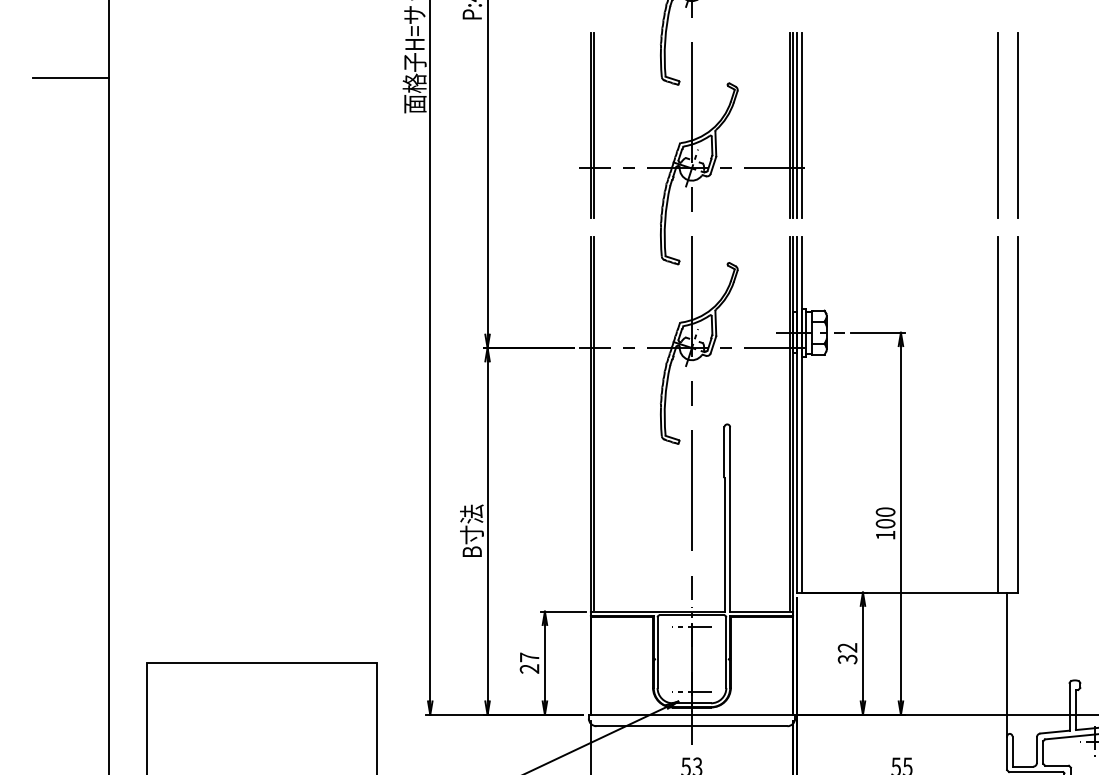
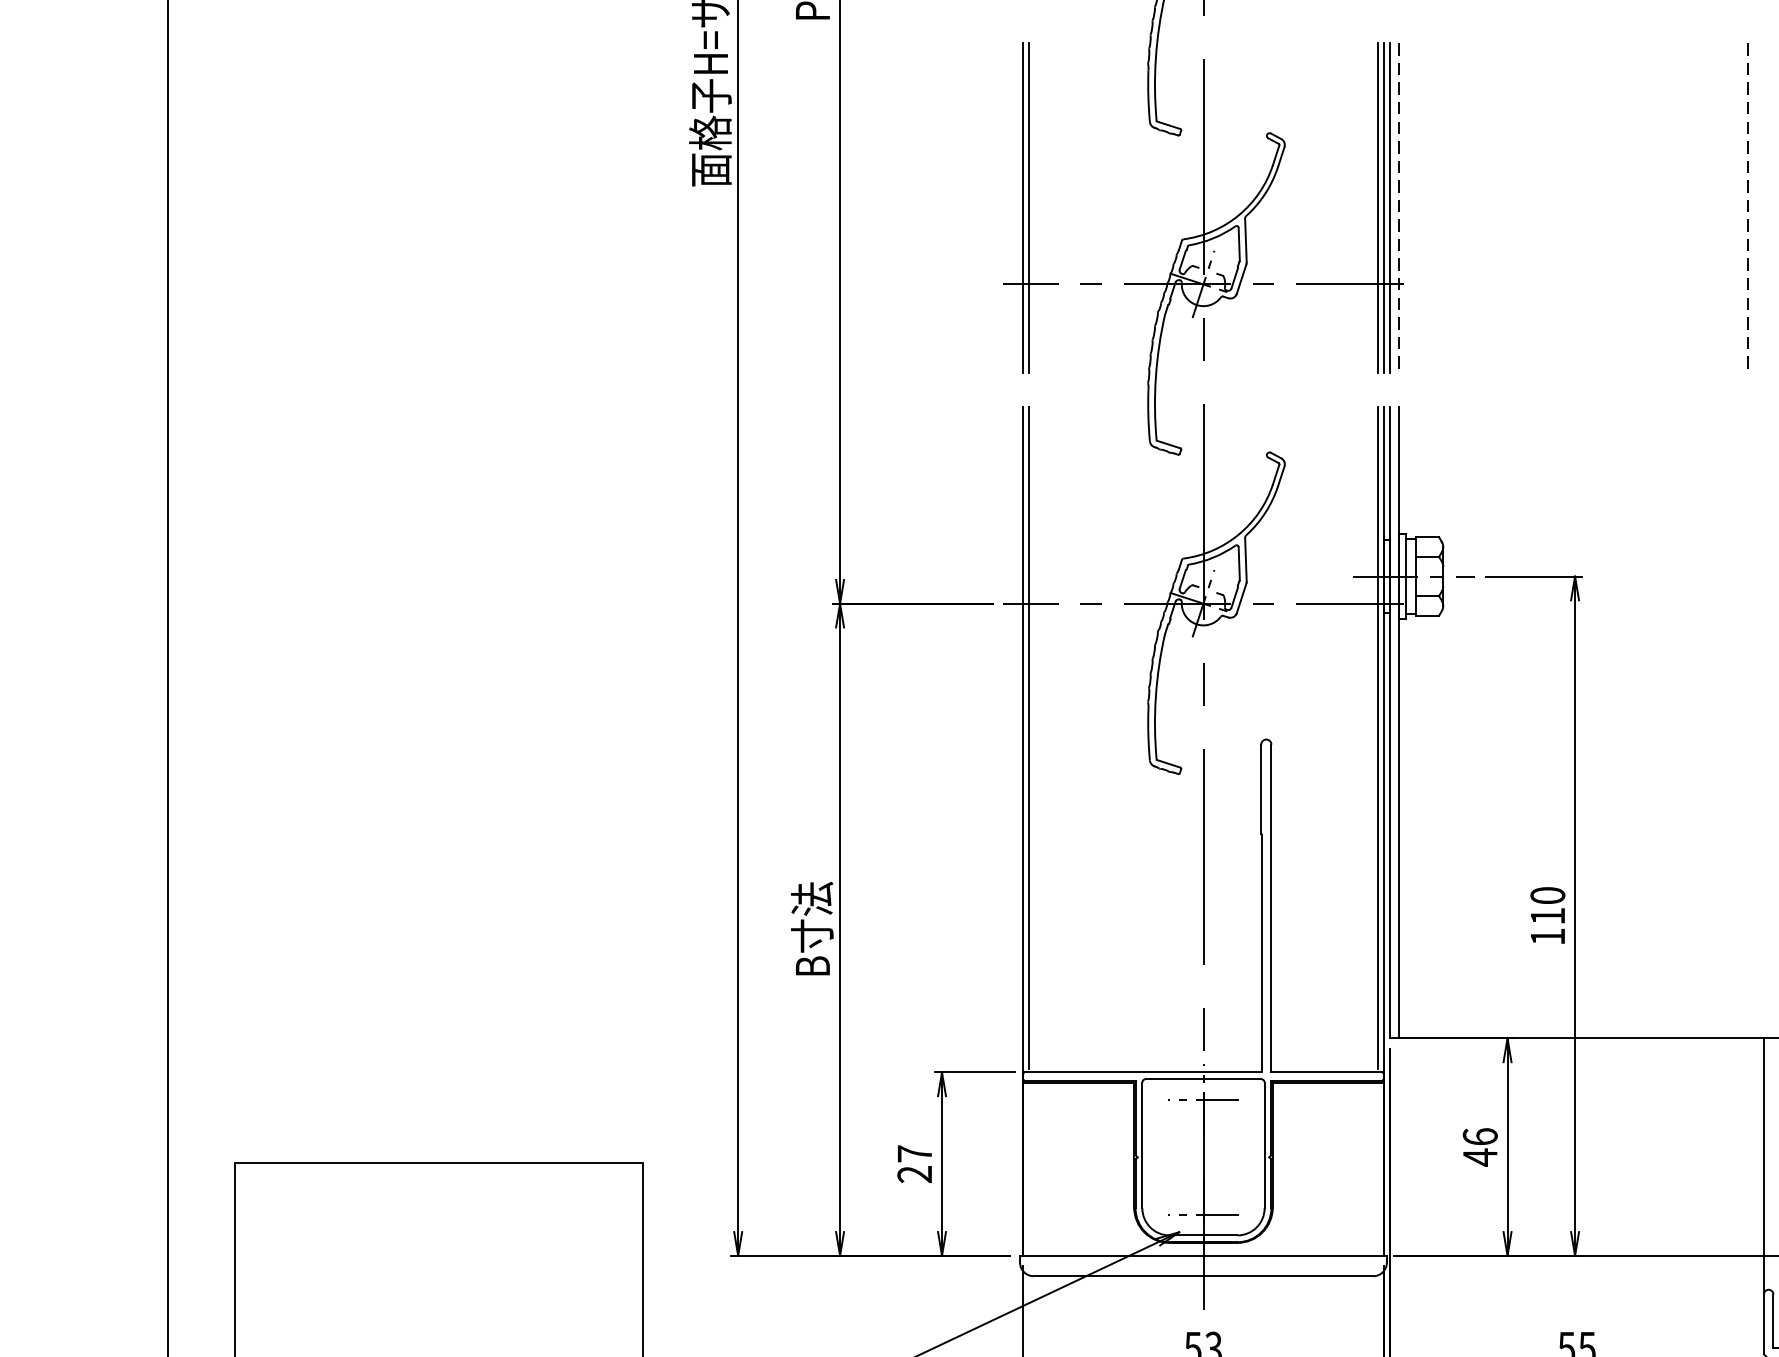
line: (70, 78) -> (98, 124), removed
line: (801, 125) -> (1398, 208), solid -> dashed
line: (997, 125) -> (1746, 208), solid -> dashed
line: (997, 414) -> (1746, 721), removed
text: (885, 523) -> (1547, 915), 100 -> 110
text: (847, 653) -> (1480, 1146), 32 -> 46

